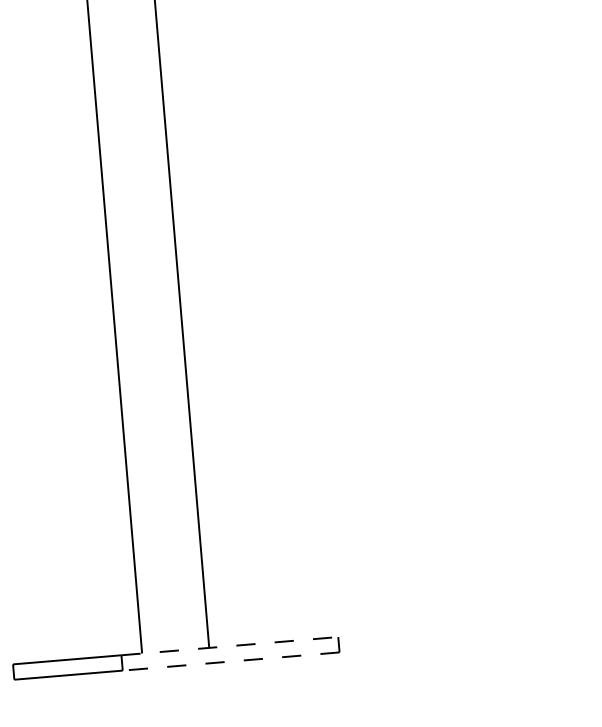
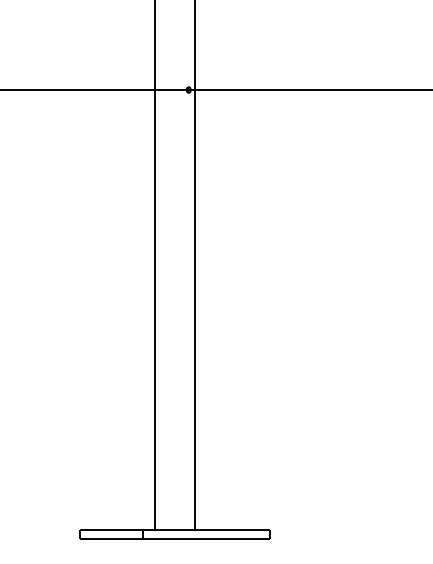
line: (229, 646) -> (206, 530), dashed -> solid
line: (230, 662) -> (206, 539), dashed -> solid

